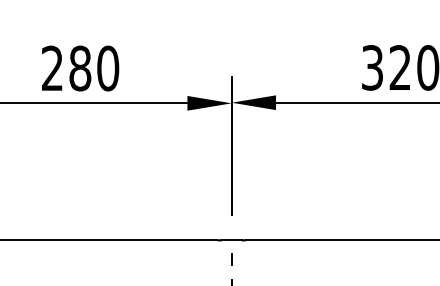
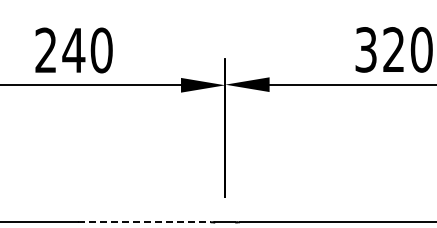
text: (79, 68) -> (73, 50), 280 -> 240
line: (151, 240) -> (145, 222), solid -> dashed

